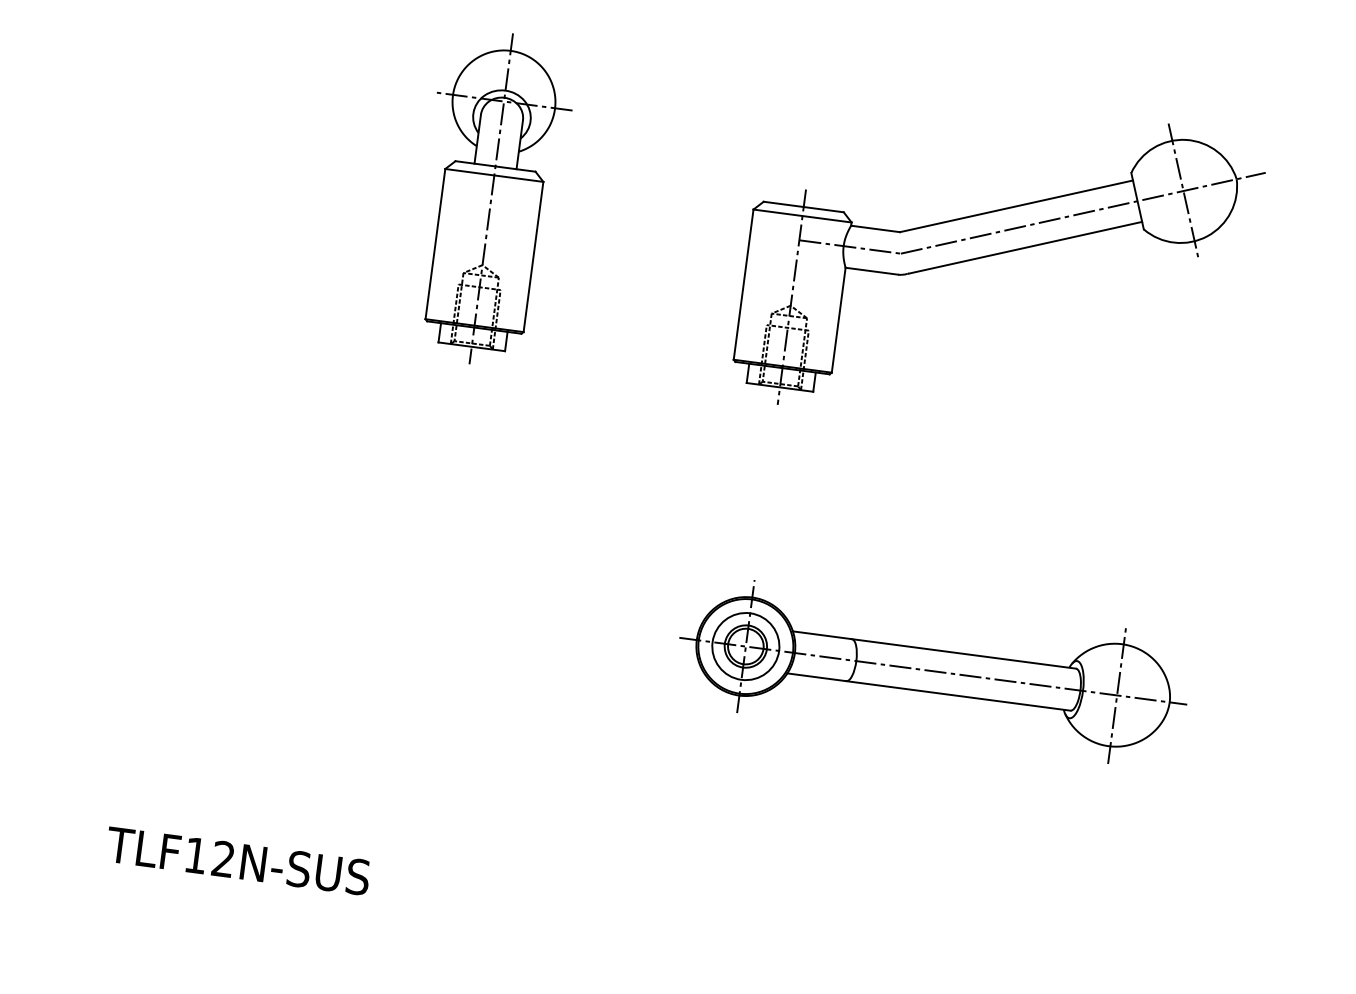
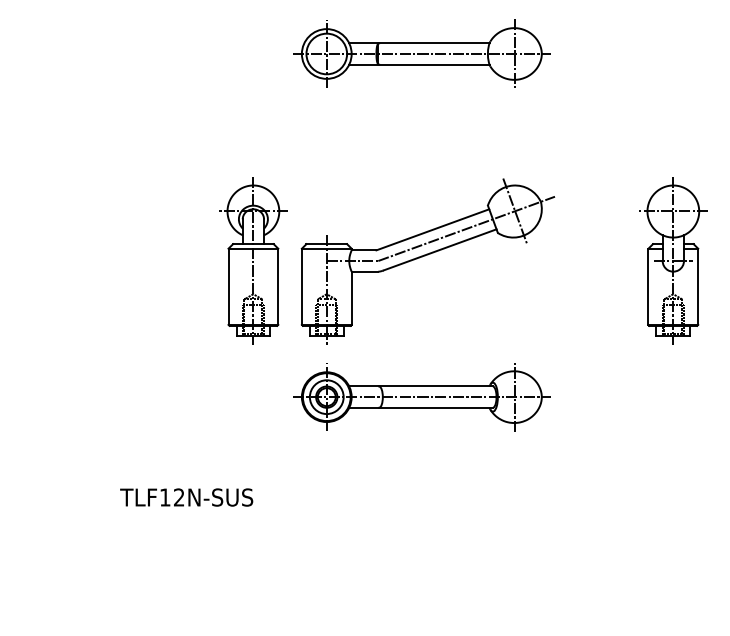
part: (491, 198) -> (253, 260), moved
part: (932, 671) -> (421, 397), moved
text: (237, 861) -> (186, 497), moved

